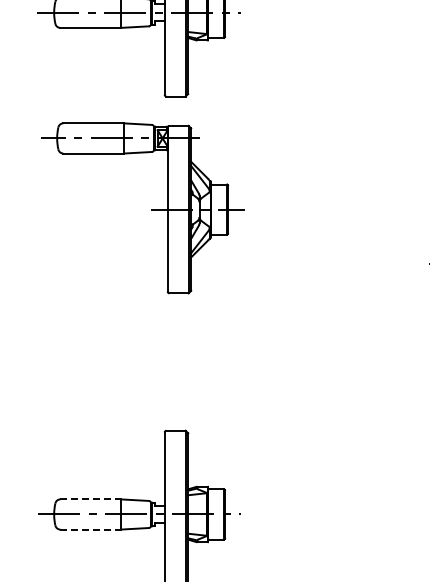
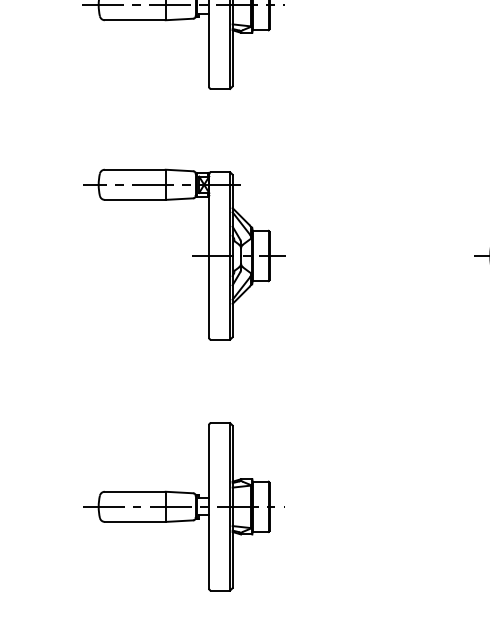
part: (150, 209) -> (192, 255), moved
line: (90, 499) -> (135, 491), dashed -> solid
line: (90, 529) -> (135, 521), dashed -> solid

